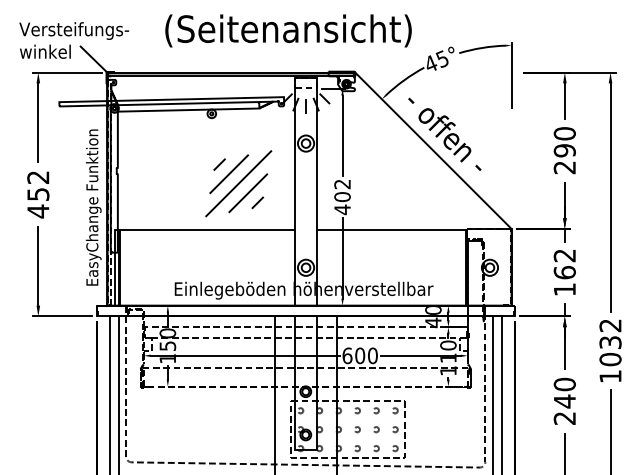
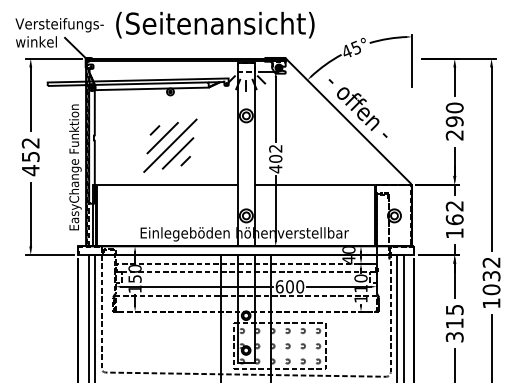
text: (288, 30) -> (215, 24), moved
part: (238, 183) -> (170, 145), moved
text: (564, 400) -> (454, 322), 240 -> 315

